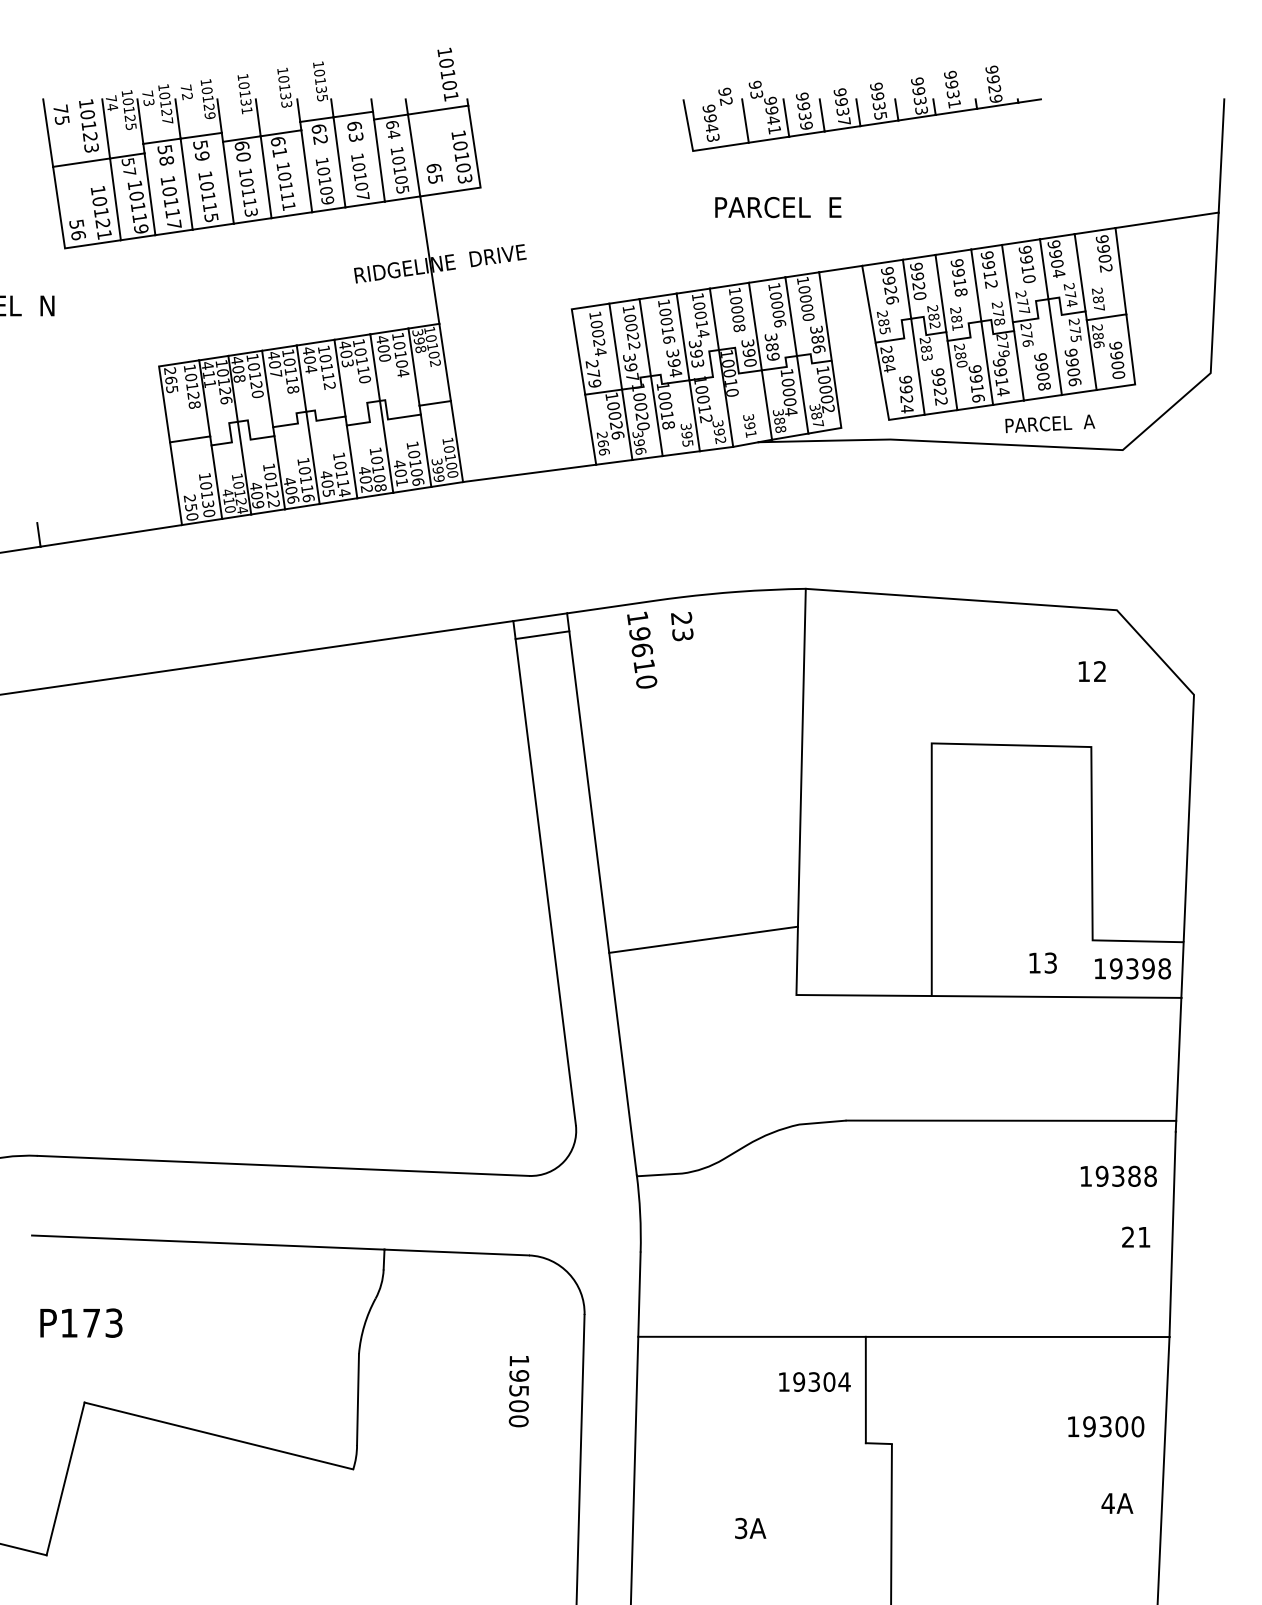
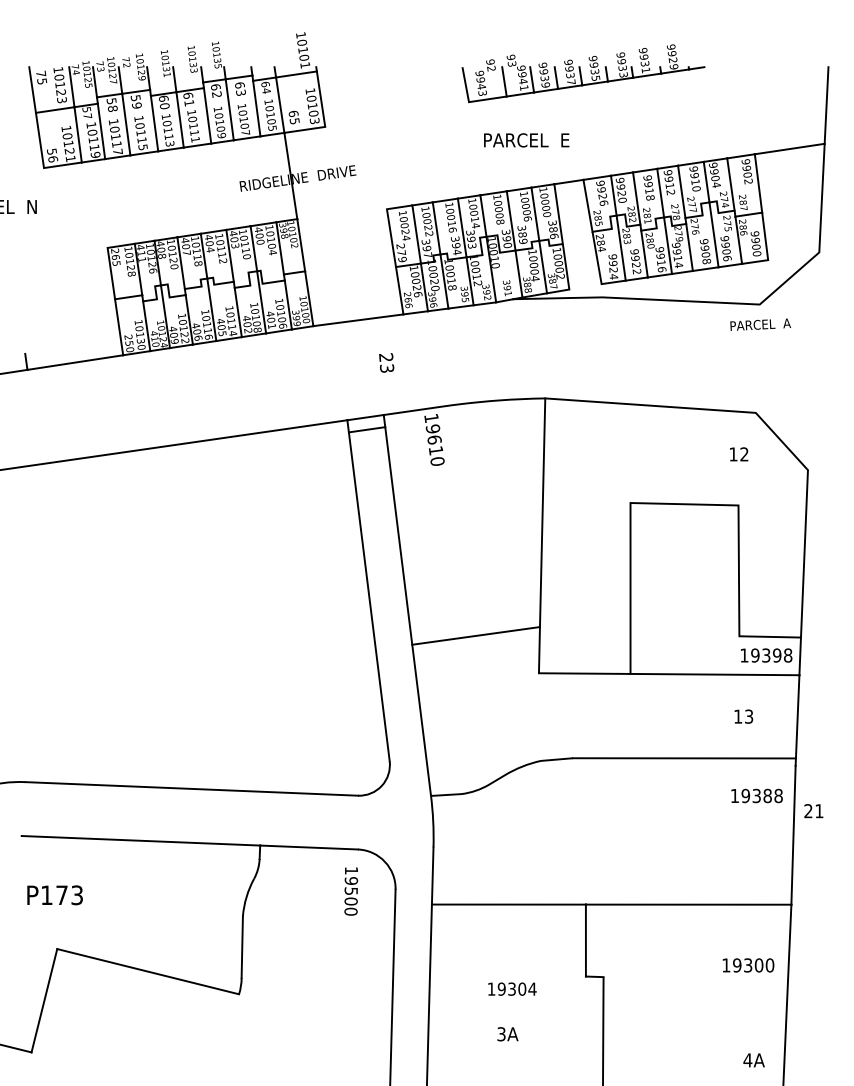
text: (1049, 423) -> (760, 324), moved
text: (681, 625) -> (386, 362), moved
text: (1042, 962) -> (743, 716), moved
text: (1135, 1237) -> (813, 811), moved
text: (814, 1381) -> (512, 988), moved
text: (519, 1391) -> (351, 891), moved
text: (1116, 1503) -> (753, 1060), moved

